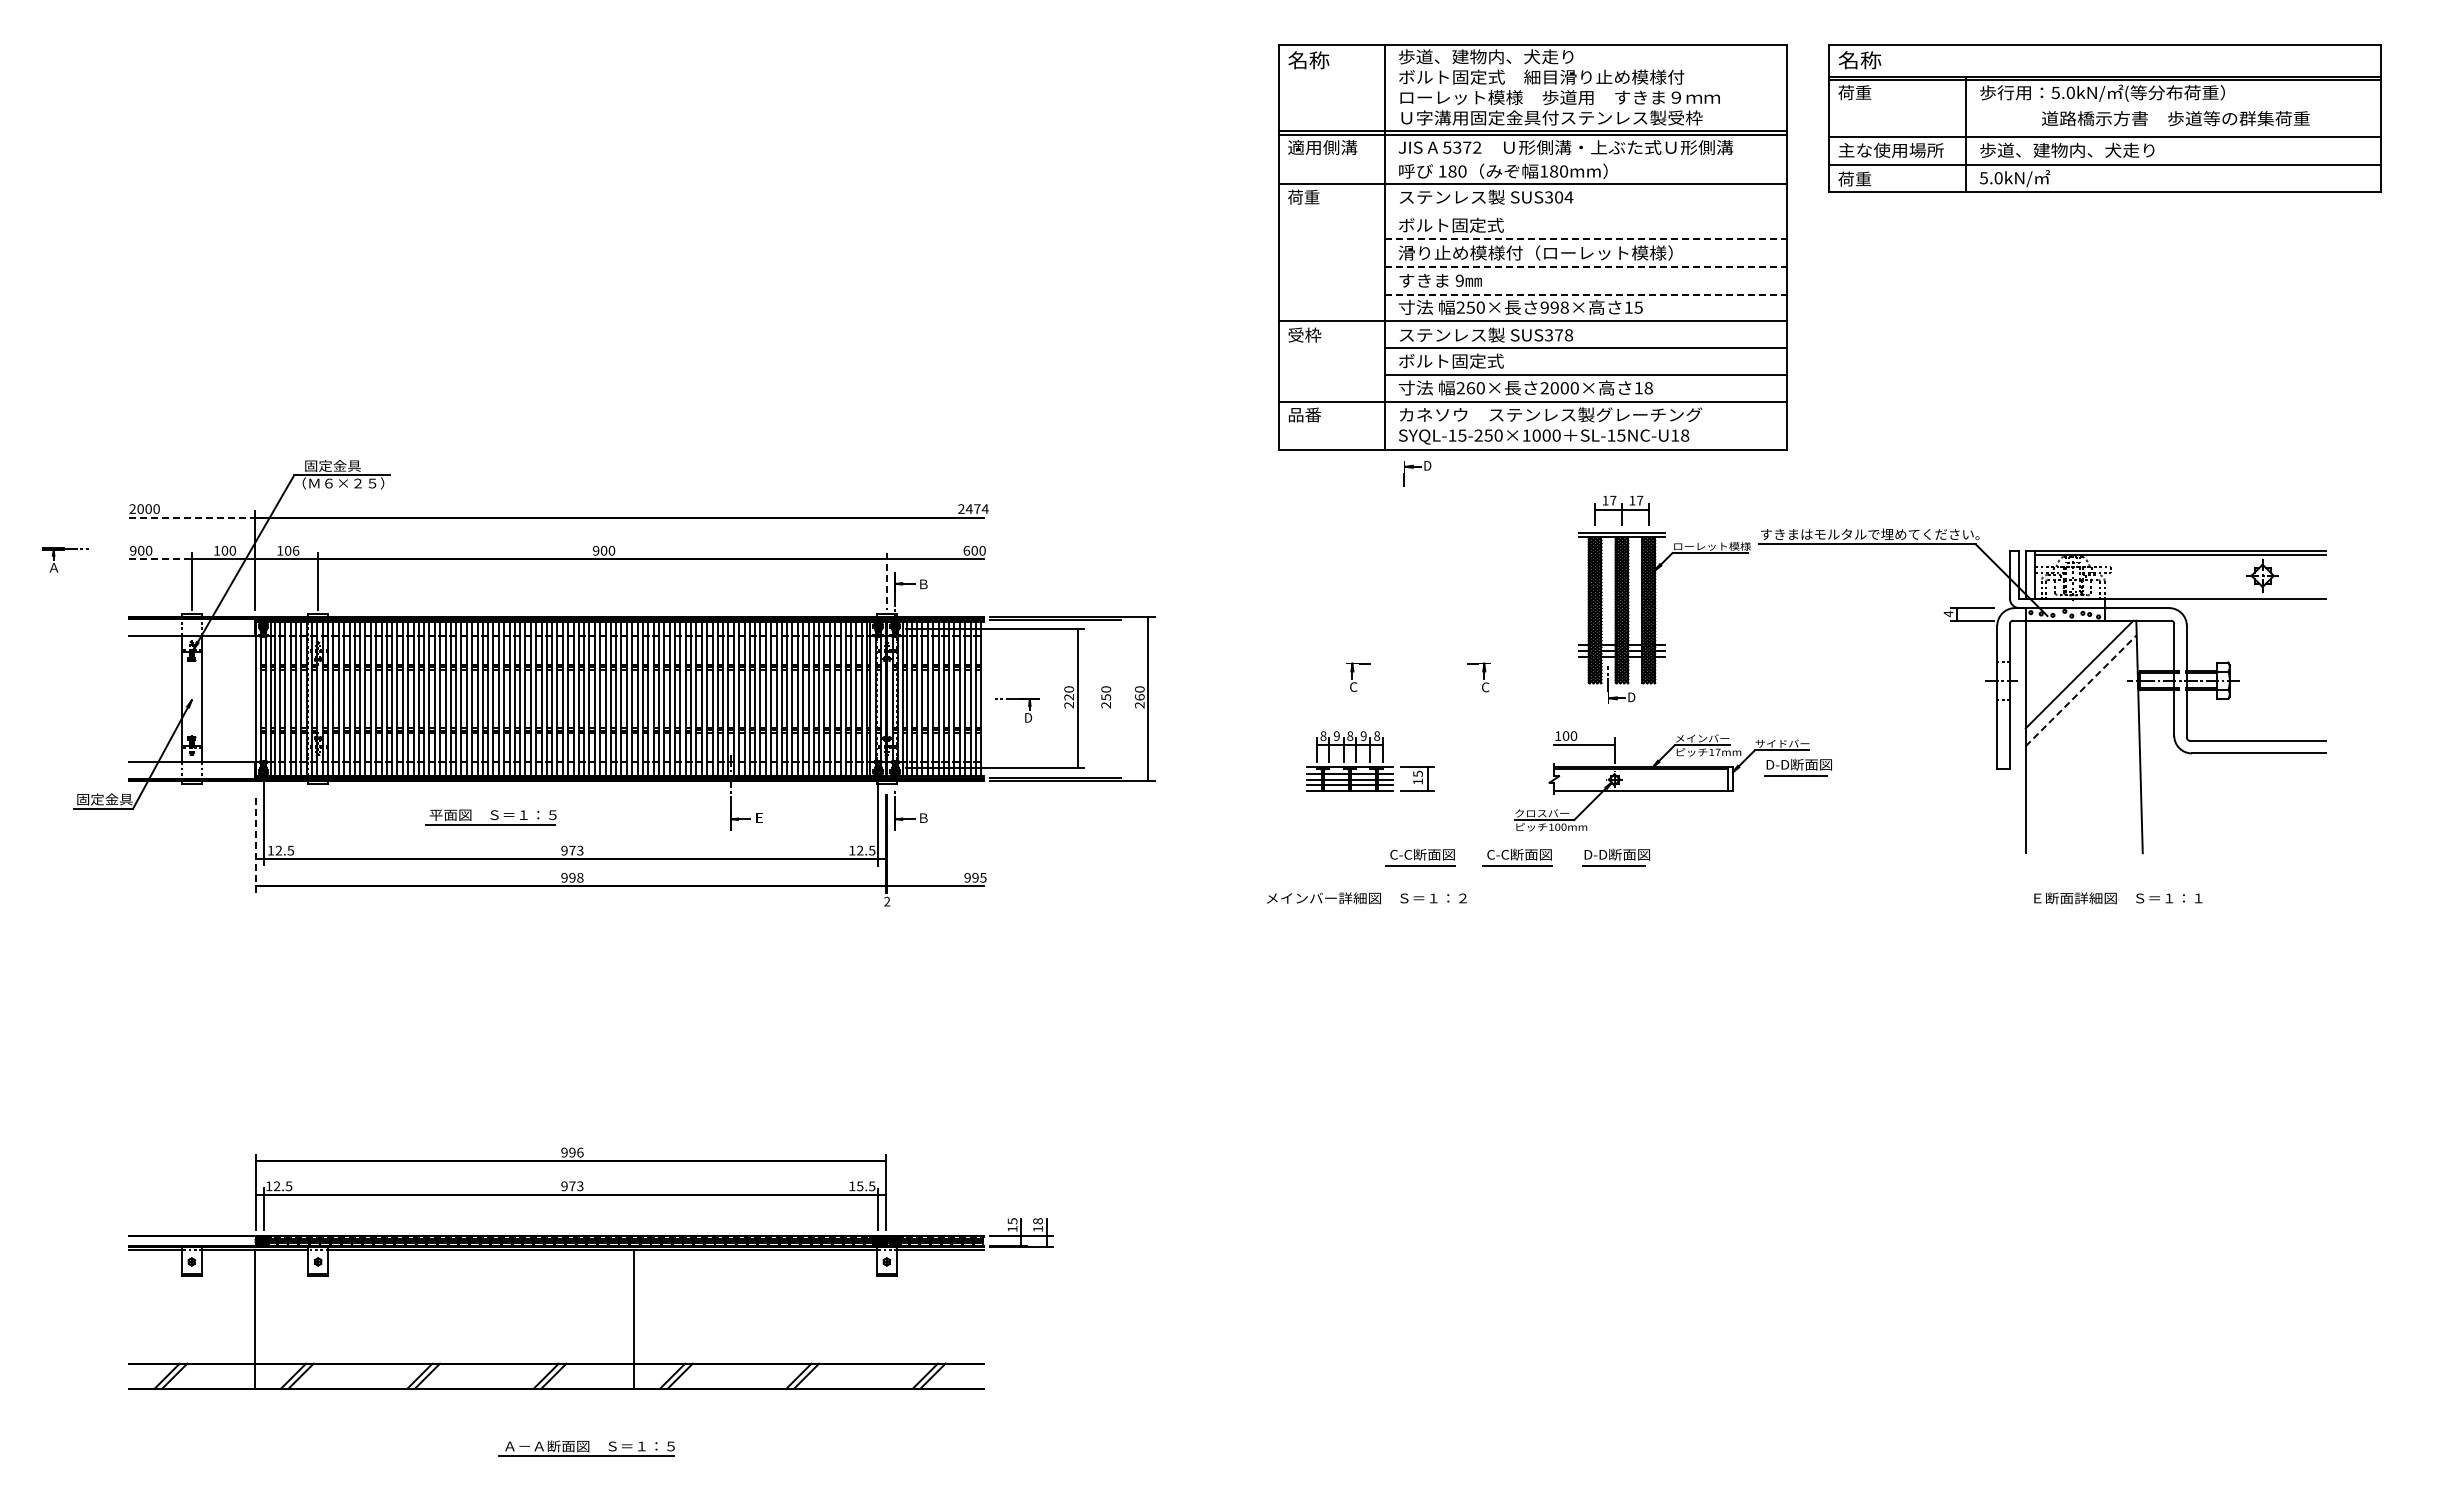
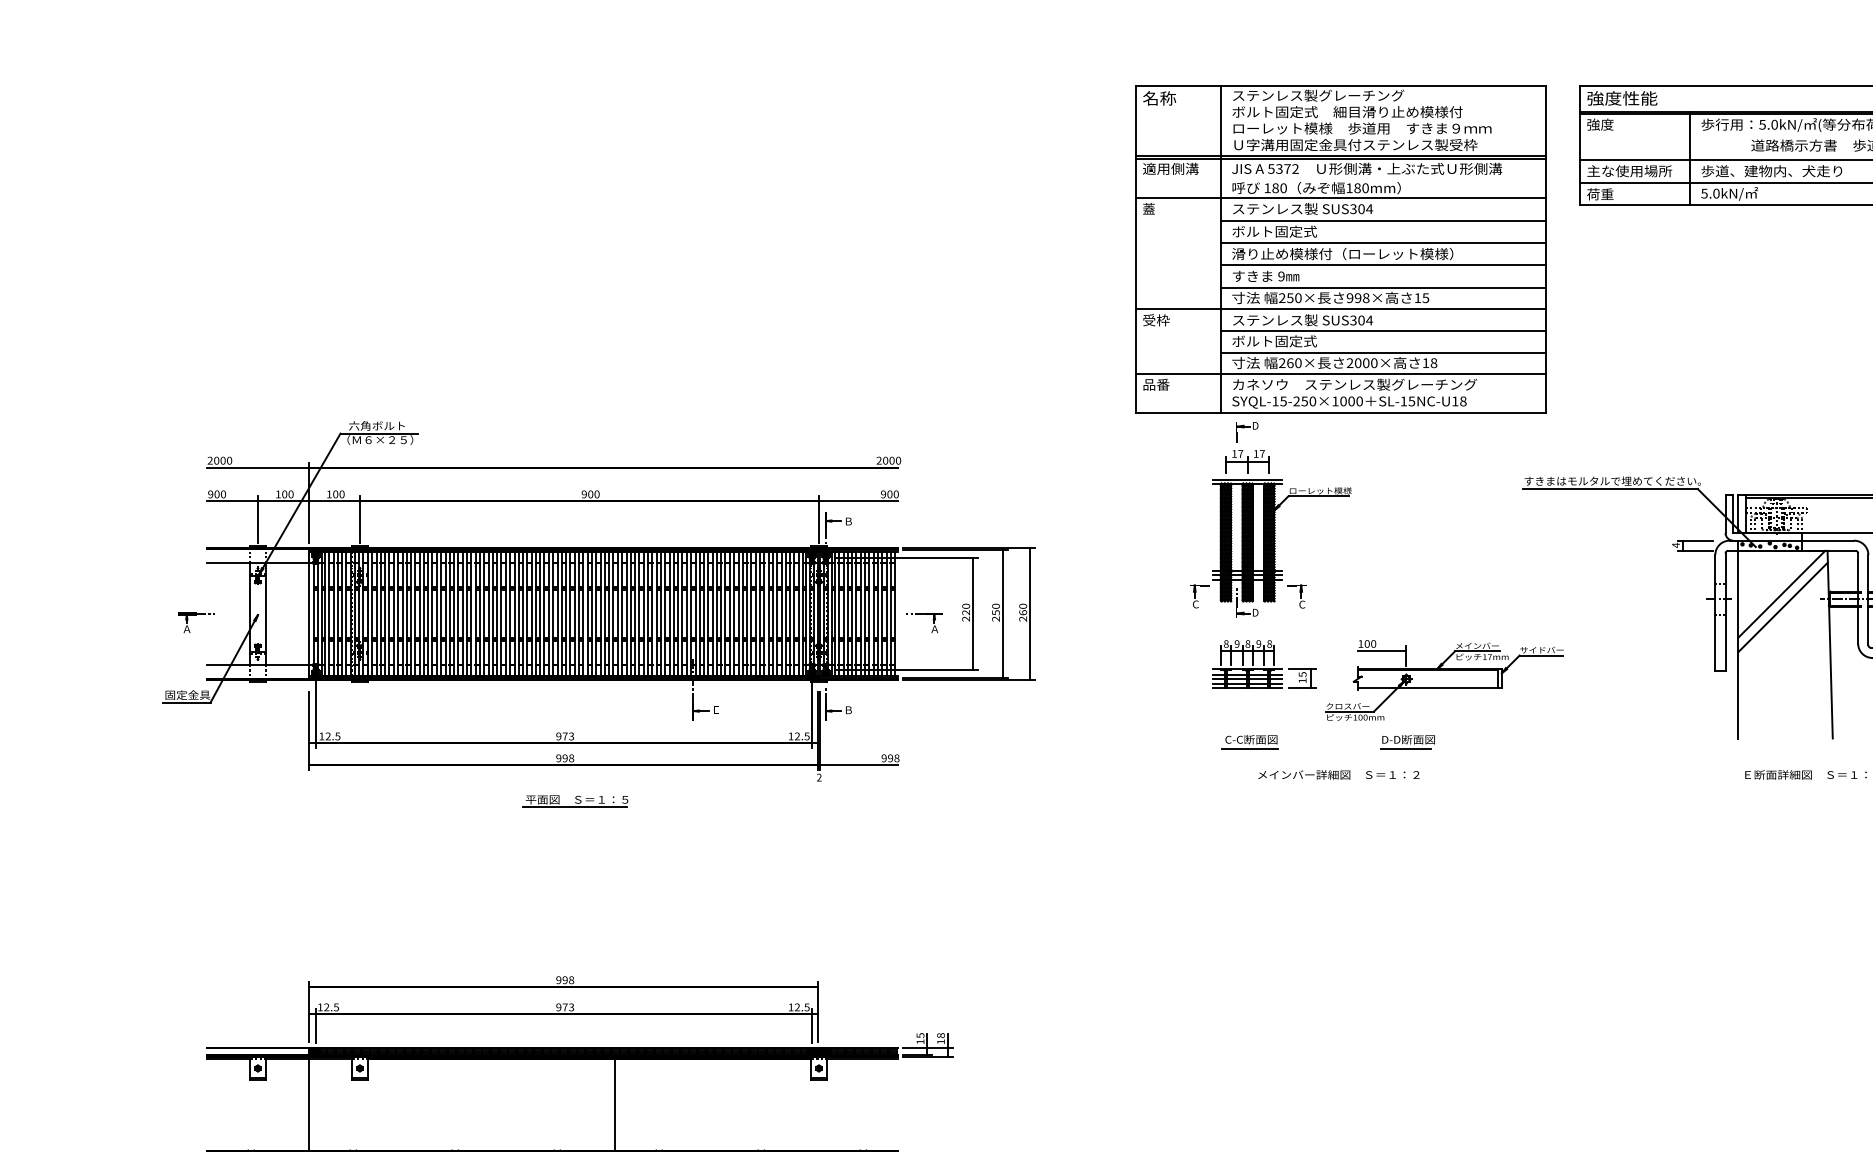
text: (1504, 56) -> (1317, 95), 歩道、建物内、犬走り -> ステンレス製グレーチング
text: (1881, 60) -> (1621, 98), 名称 -> 強度性能
text: (1854, 92) -> (1600, 124), 荷重 -> 強度
text: (1303, 196) -> (1155, 208), 荷重 -> 蓋
line: (1585, 212) -> (1382, 221), added
line: (1586, 239) -> (1383, 243), dashed -> solid
line: (1586, 267) -> (1383, 265), dashed -> solid
line: (1586, 294) -> (1383, 287), dashed -> solid
text: (1564, 335) -> (1365, 320), SUS378 -> SUS304
text: (338, 465) -> (376, 425), 固定金具 -> 六角ボルト
text: (976, 508) -> (891, 460), 2474 -> 2000
line: (192, 517) -> (258, 467), dashed -> solid
part: (64, 550) -> (195, 615), moved
text: (296, 550) -> (342, 494), 106 -> 100
text: (966, 550) -> (883, 494), 600 -> 900
line: (160, 559) -> (232, 501), dashed -> solid
line: (886, 581) -> (818, 519), dashed -> solid
part: (1656, 598) -> (1275, 532), moved
line: (2081, 690) -> (1783, 607), dashed -> solid
line: (1114, 698) -> (1002, 613), added
text: (1029, 717) -> (934, 628), D -> Ａ
part: (1370, 761) -> (1264, 664), moved
part: (1797, 767) -> (1554, 669), removed
part: (490, 817) -> (574, 801), moved
line: (255, 843) -> (309, 730), dashed -> solid
part: (1517, 857) -> (1328, 741), removed
text: (983, 877) -> (897, 758), 995 -> 998
text: (1366, 898) -> (1338, 775), moved
text: (580, 1152) -> (571, 980), 996 -> 998
text: (860, 1186) -> (797, 1007), 15.5 -> 12.5

